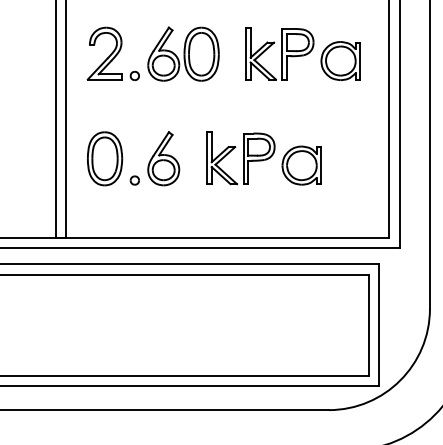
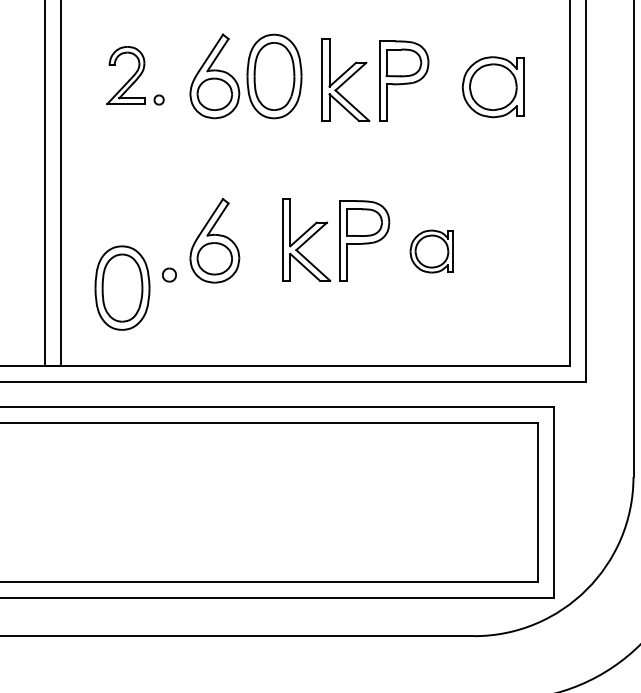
part: (112, 53) -> (134, 75), size x0.7
part: (279, 53) -> (374, 80), moved
part: (105, 158) -> (123, 287), moved
part: (301, 165) -> (431, 251), size x0.7

